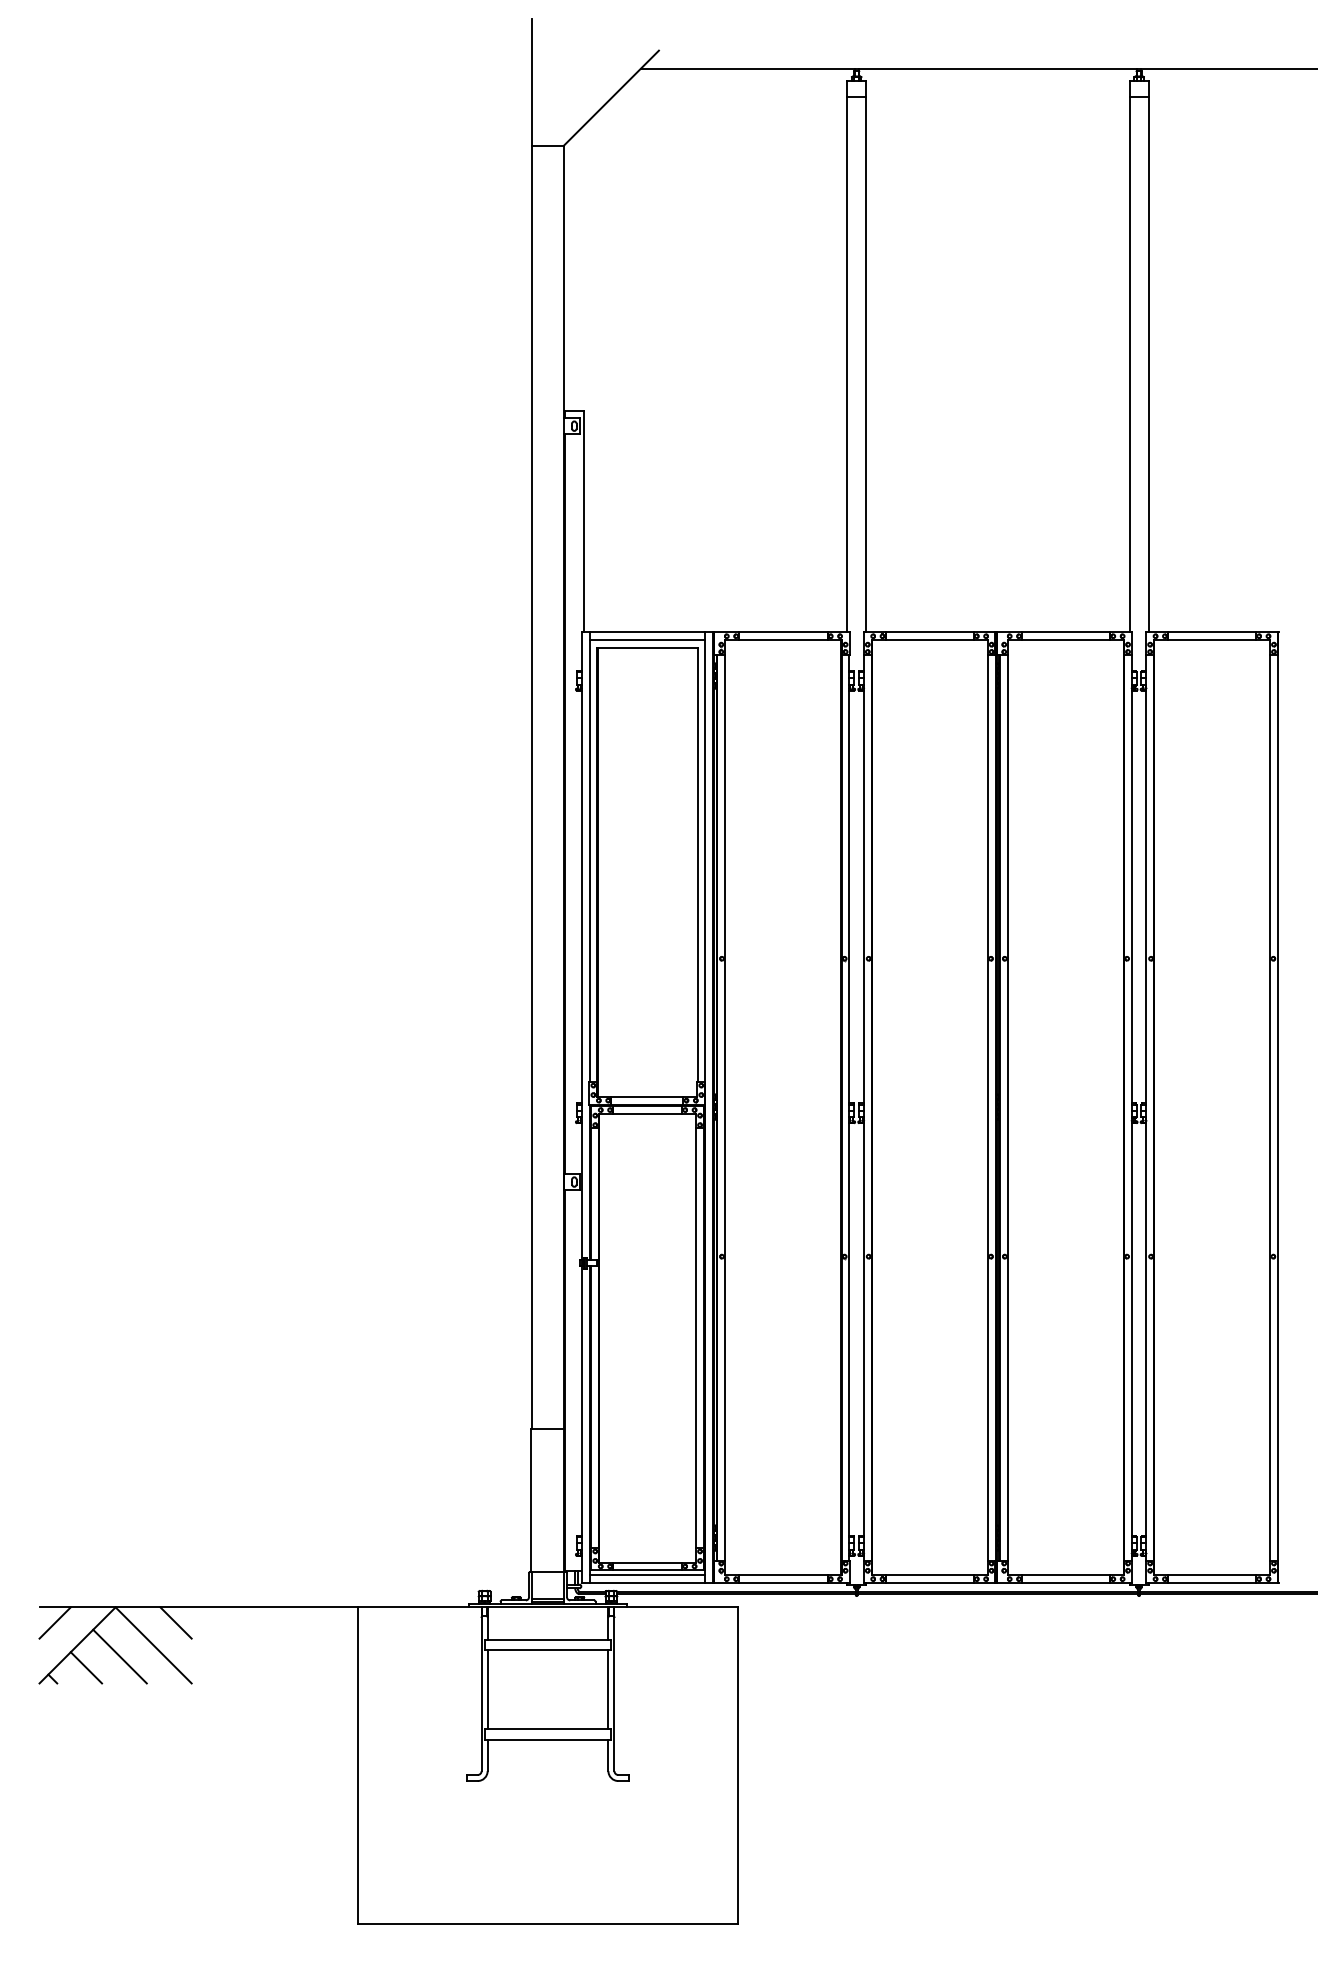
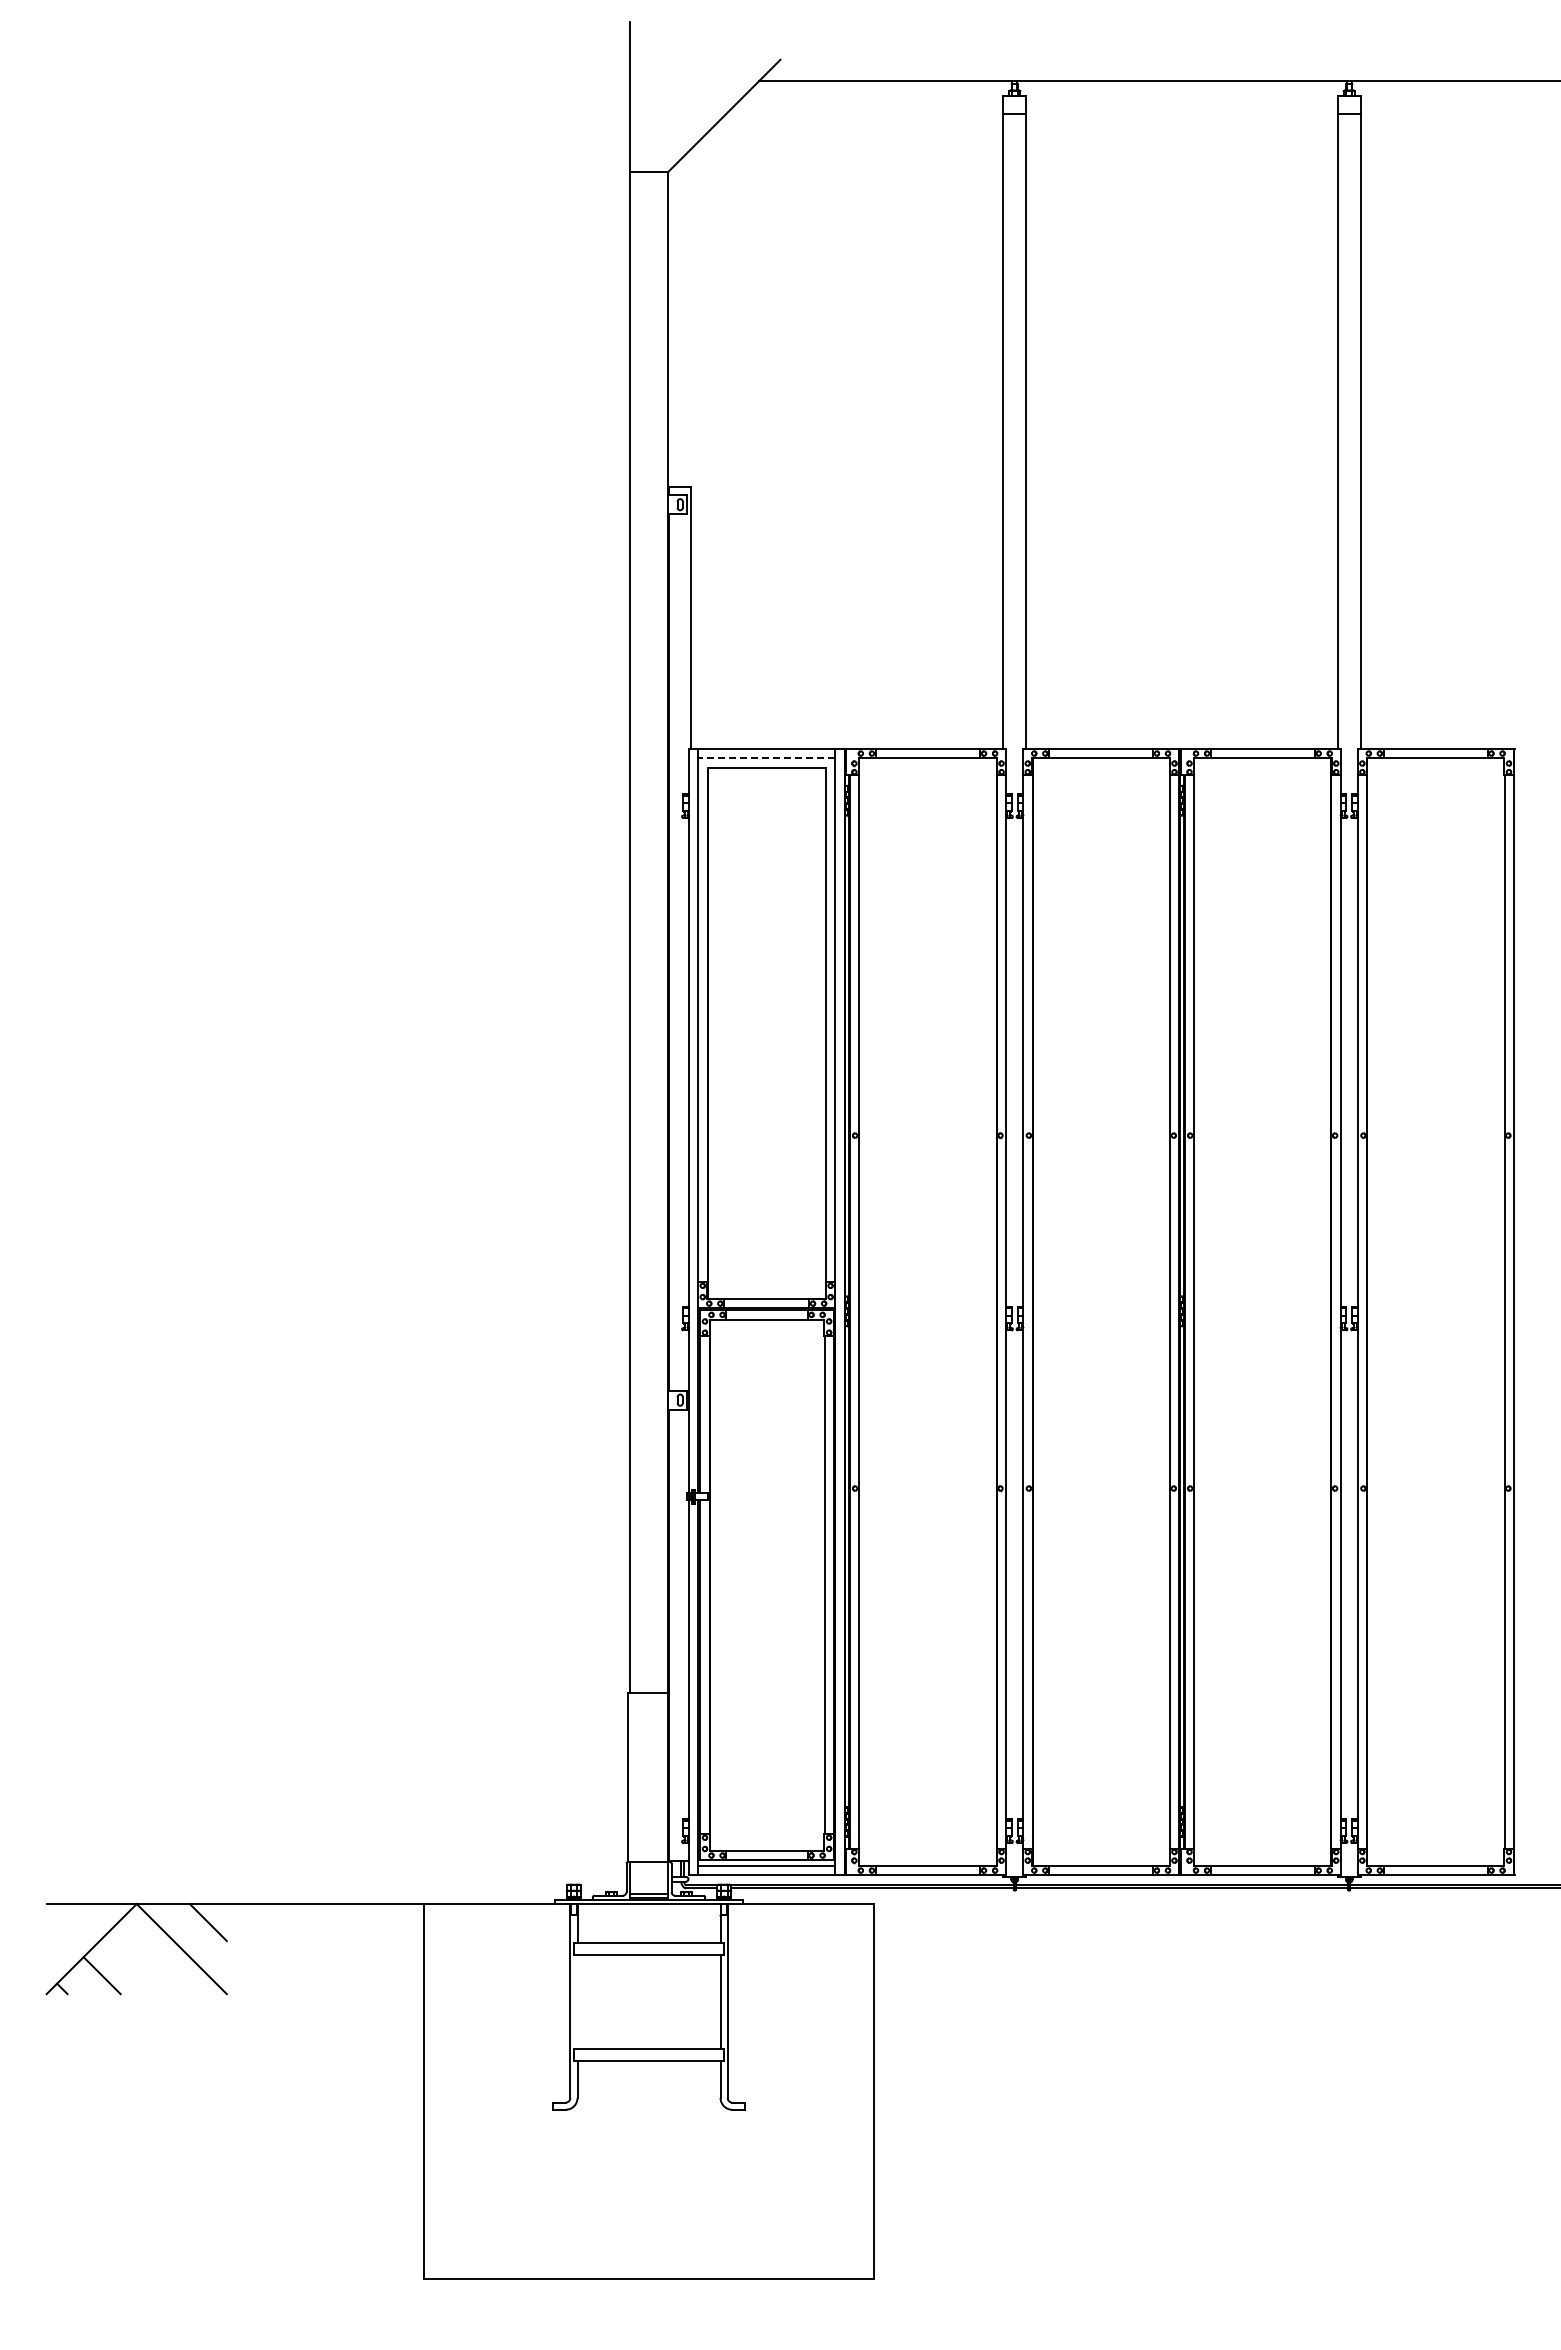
line: (647, 640) -> (766, 758), solid -> dashed
line: (54, 1622) -> (64, 1922), removed
line: (119, 1656) -> (141, 1962), removed
line: (487, 1689) -> (577, 2001), removed

